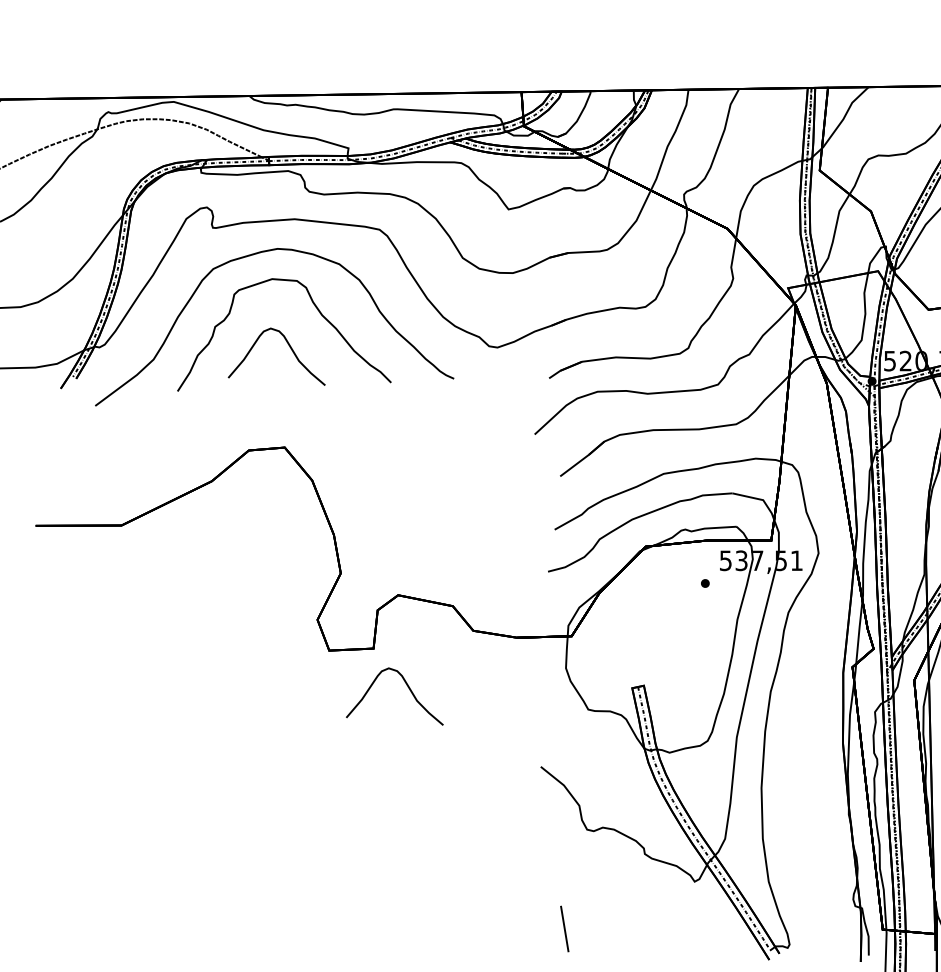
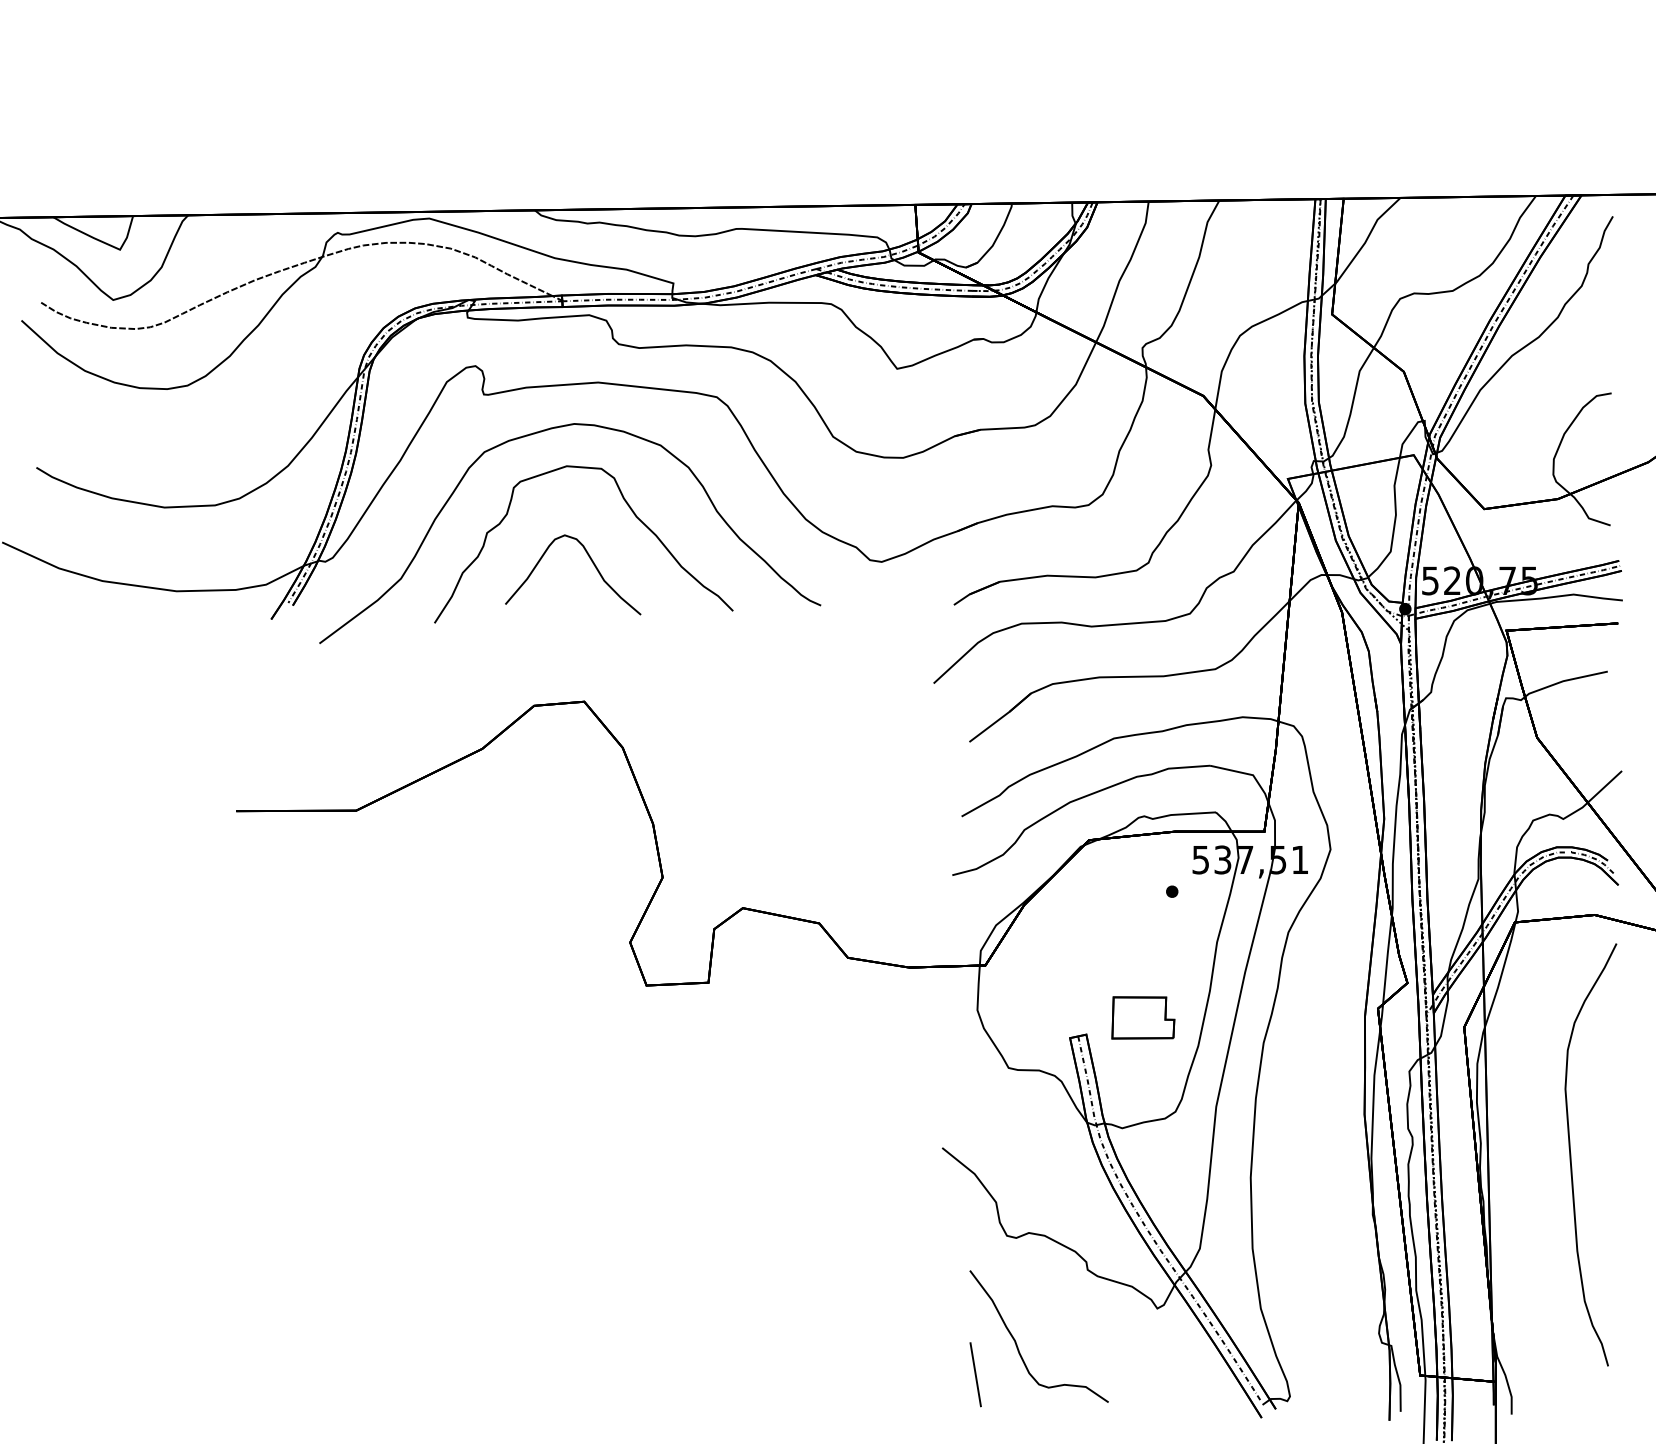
part: (684, 673) -> (1143, 1017), added
curve: (408, 688) -> (757, 1038), removed
curve: (594, 907) -> (1017, 1344), added

